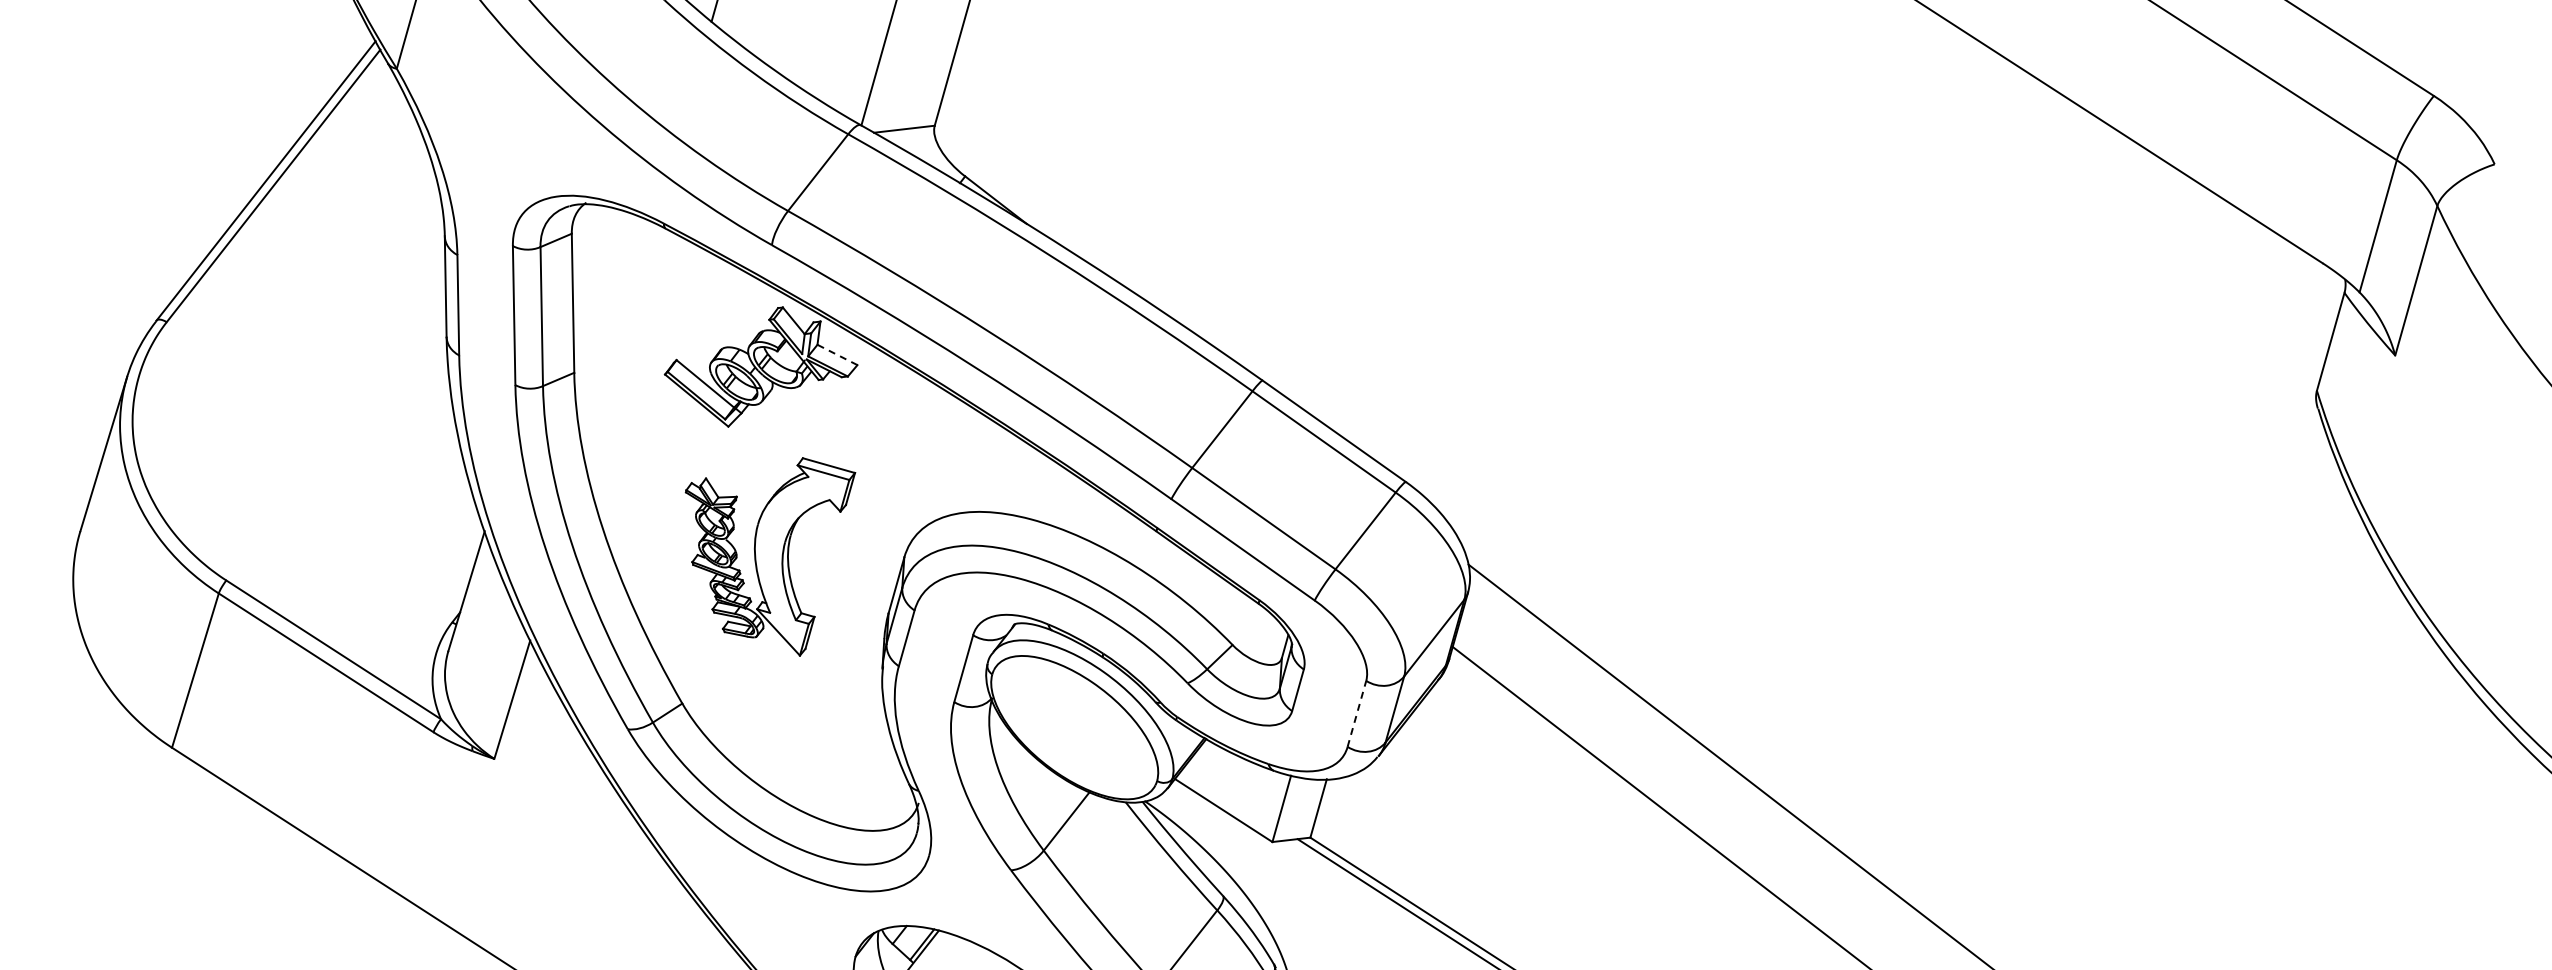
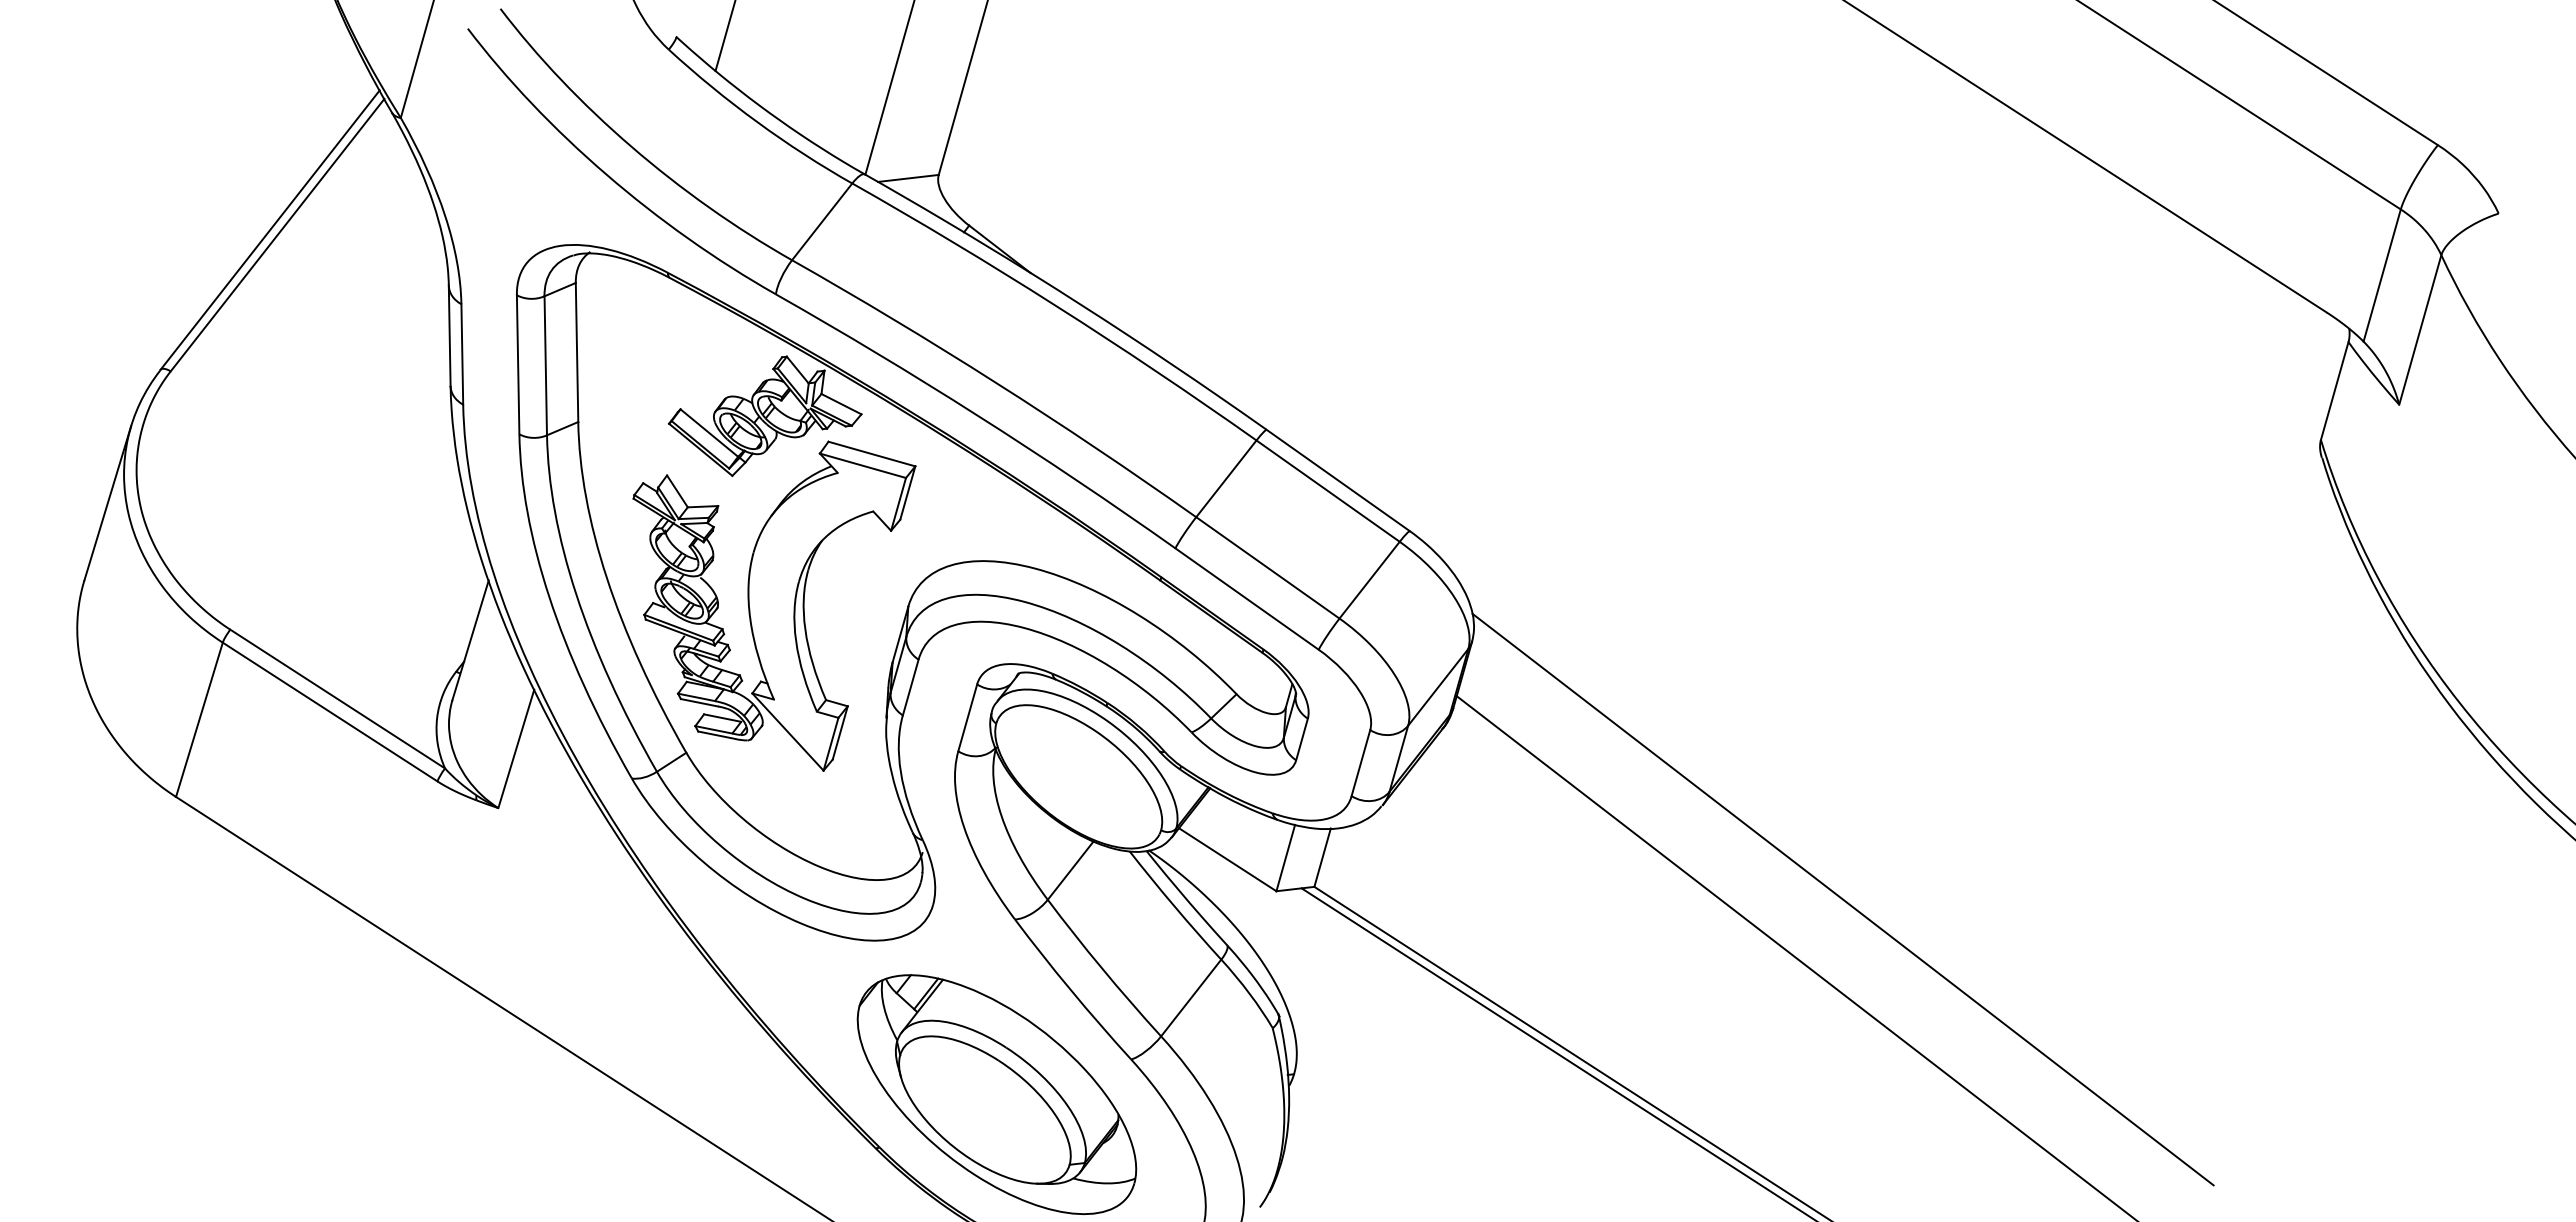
line: (837, 354) -> (841, 403), dashed -> solid
part: (770, 556) -> (774, 605), size x1.67
line: (1357, 713) -> (1361, 762), dashed -> solid

